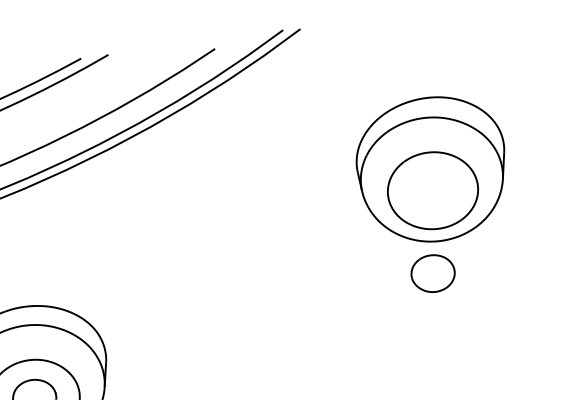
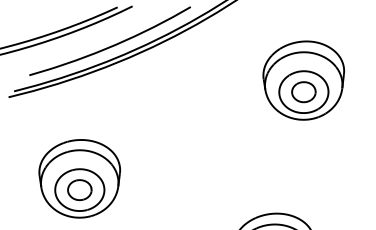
part: (432, 274) -> (303, 92), moved

